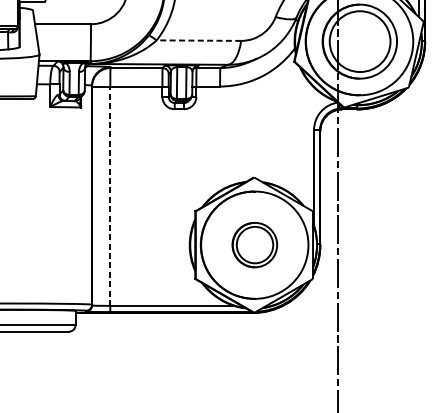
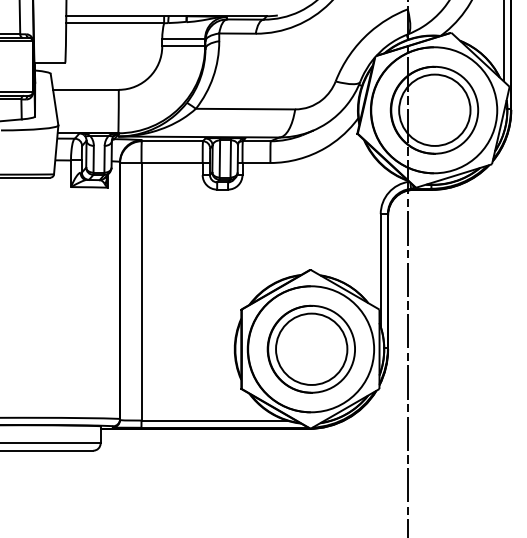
line: (198, 40) -> (245, 109), dashed -> solid
line: (110, 195) -> (141, 291), dashed -> solid
part: (254, 244) -> (310, 348), size x1.67

